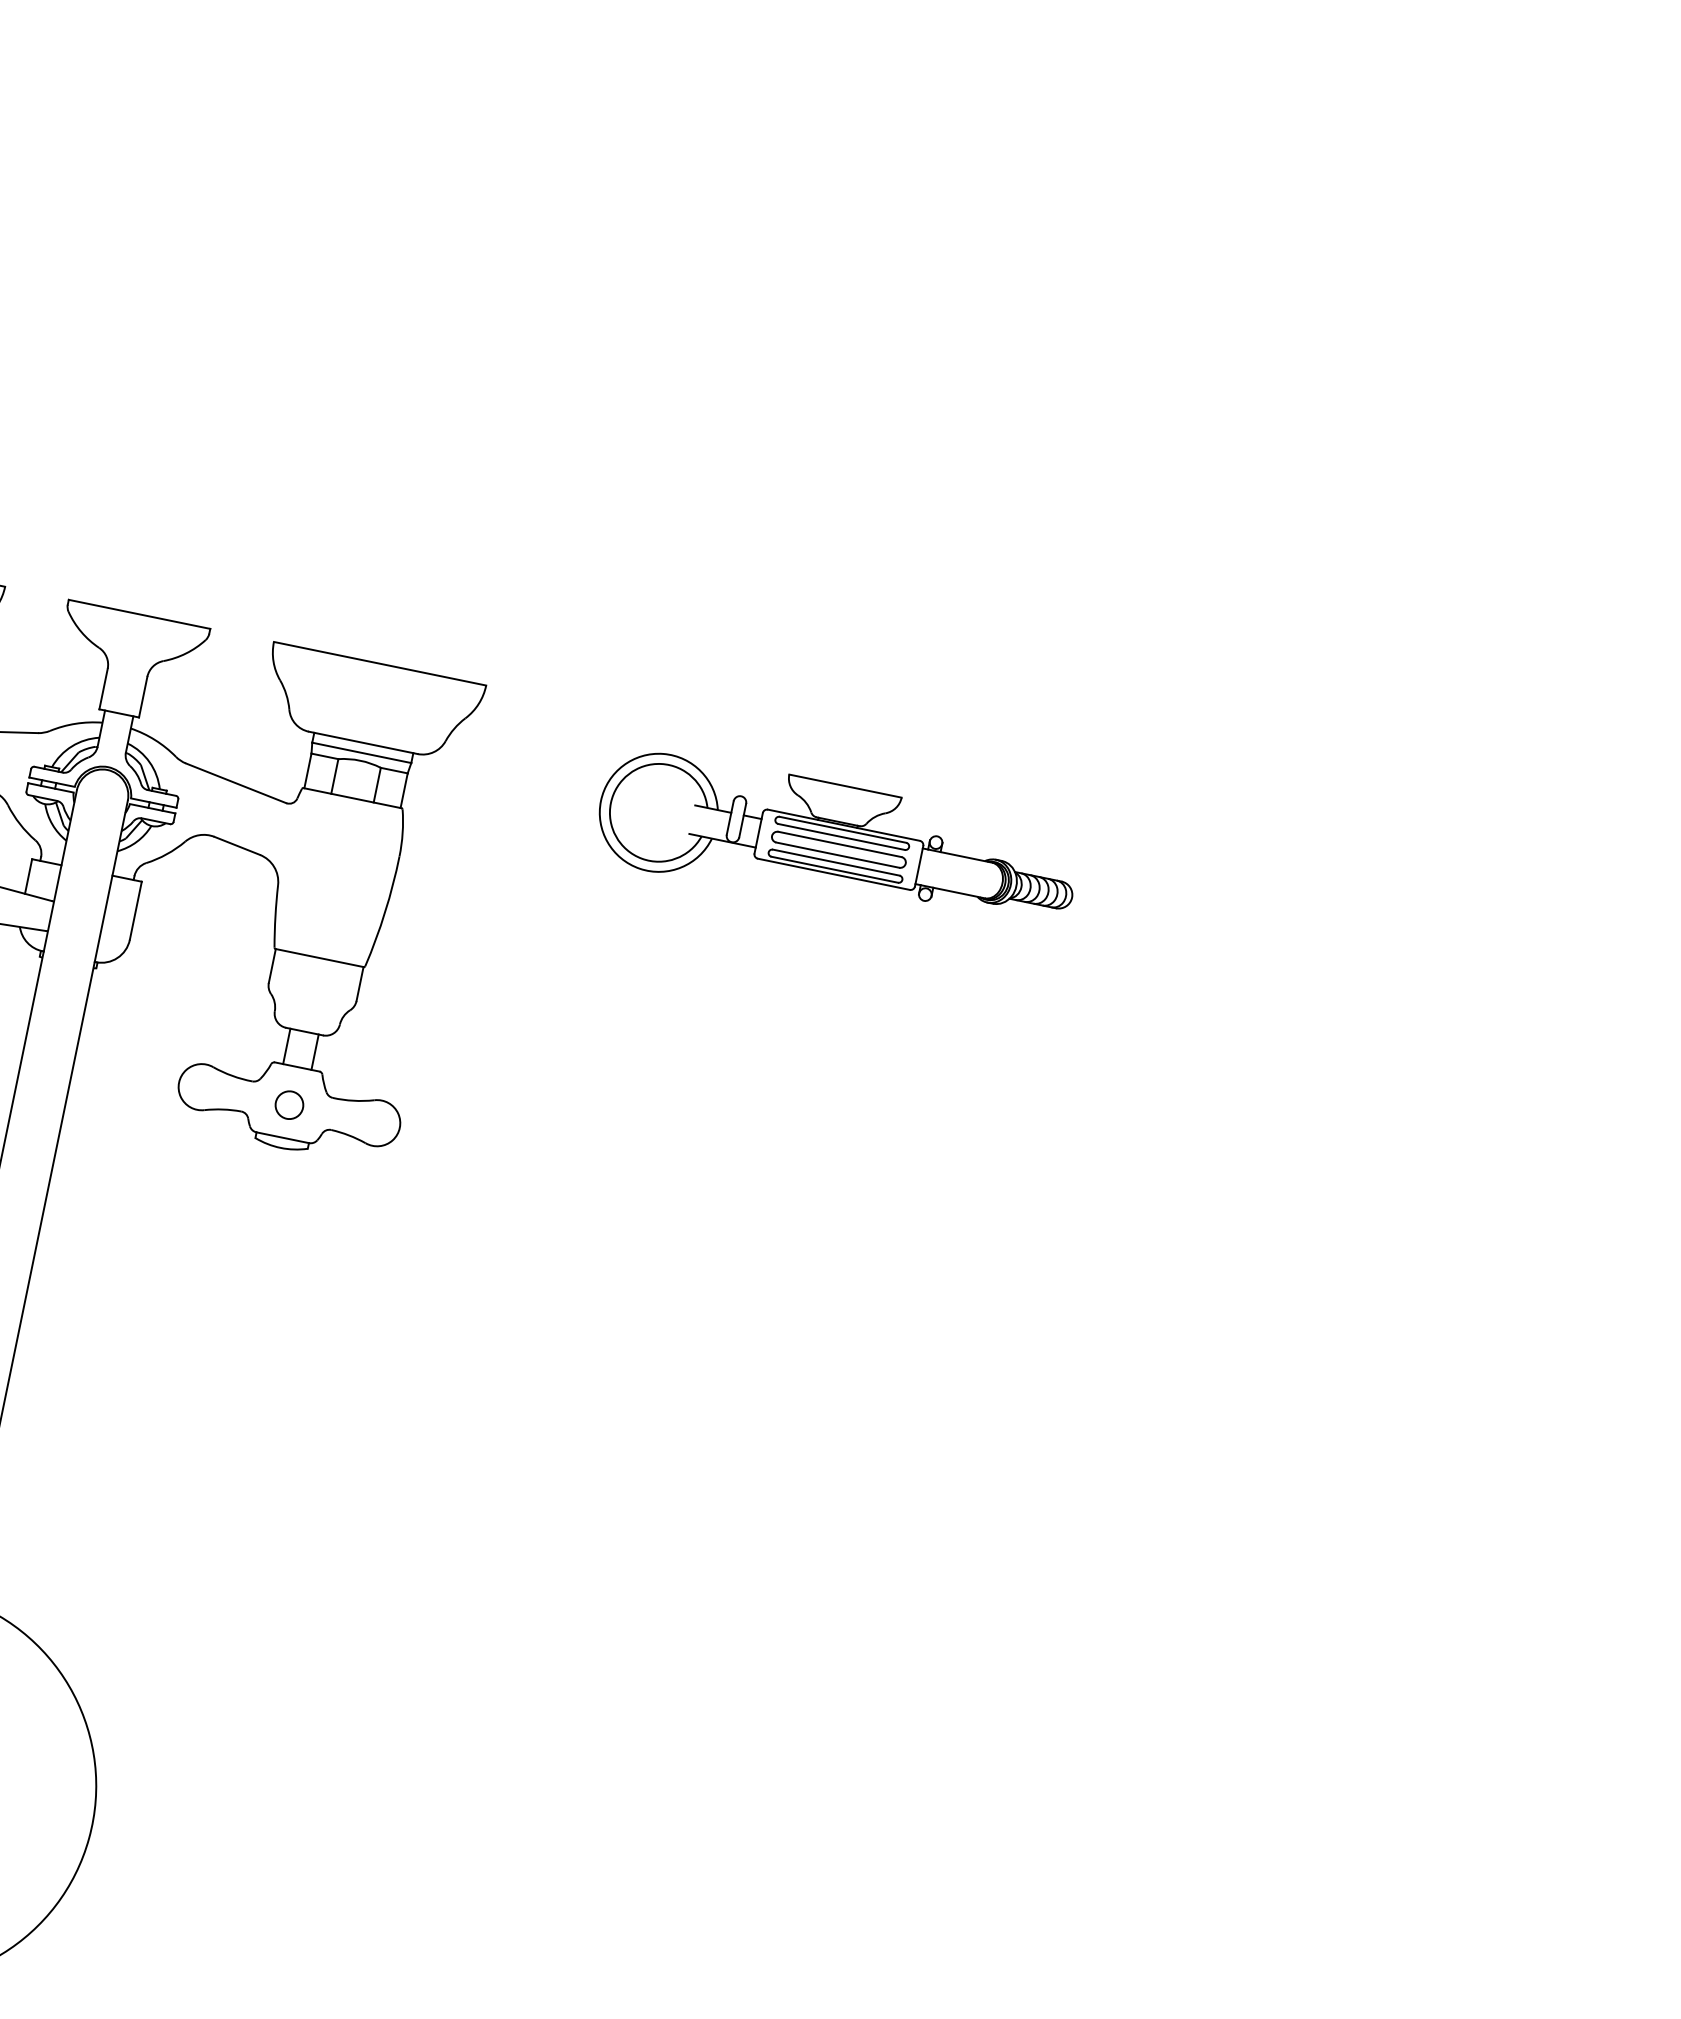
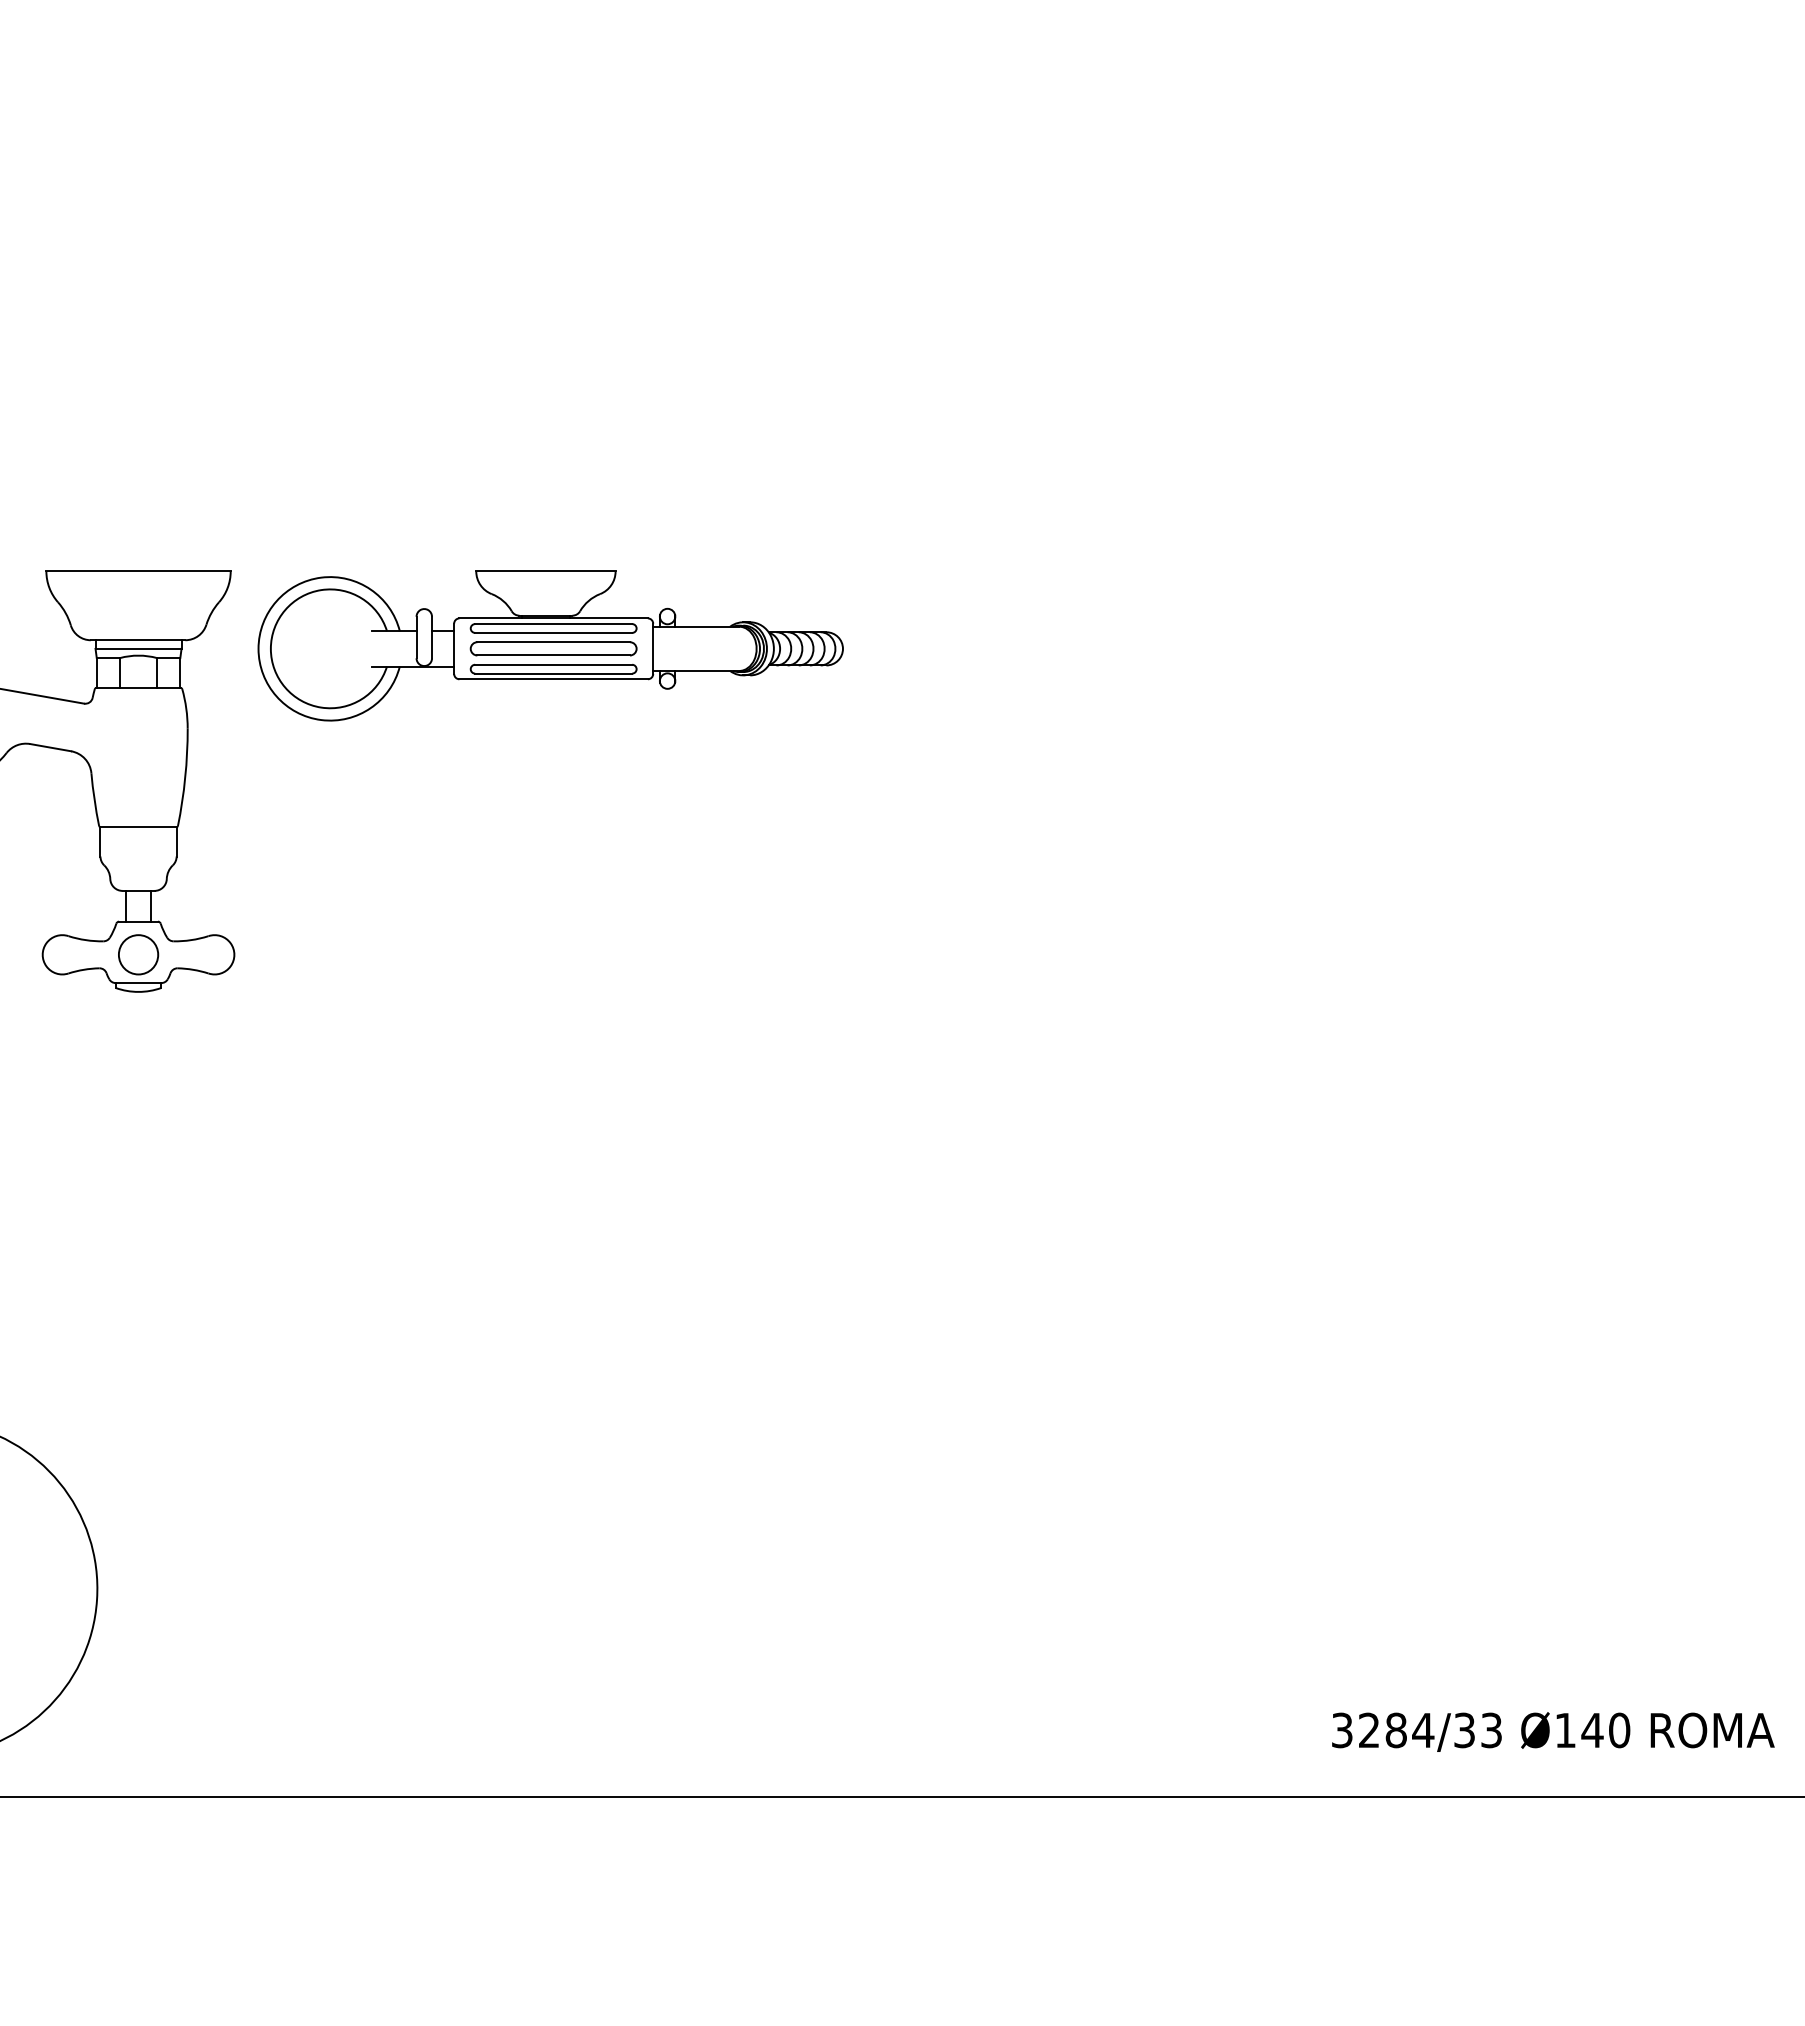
part: (836, 846) -> (550, 645), size x1.43
circle: (289, 1104) -> (138, 954), size x1.67

